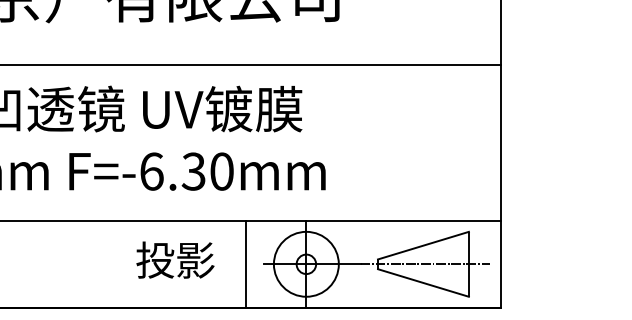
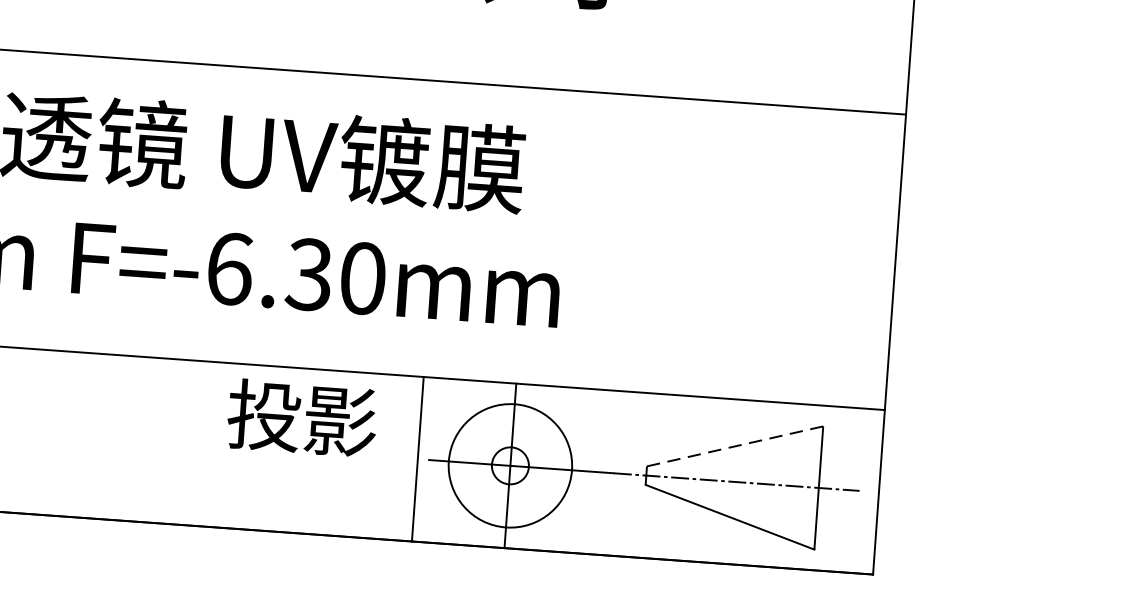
line: (423, 245) -> (735, 446), solid -> dashed
text: (175, 259) -> (302, 416), moved
line: (245, 263) -> (417, 457), moved

